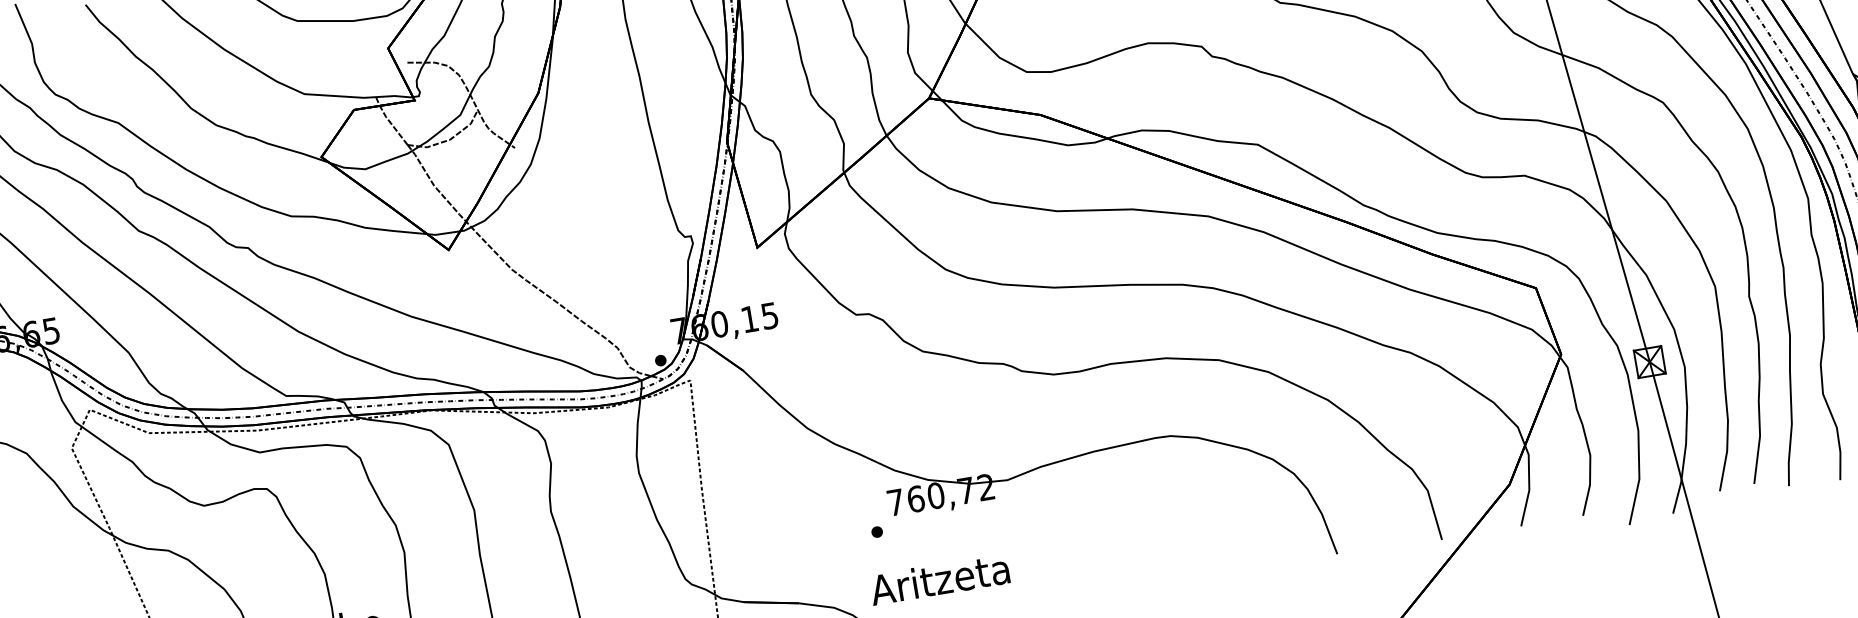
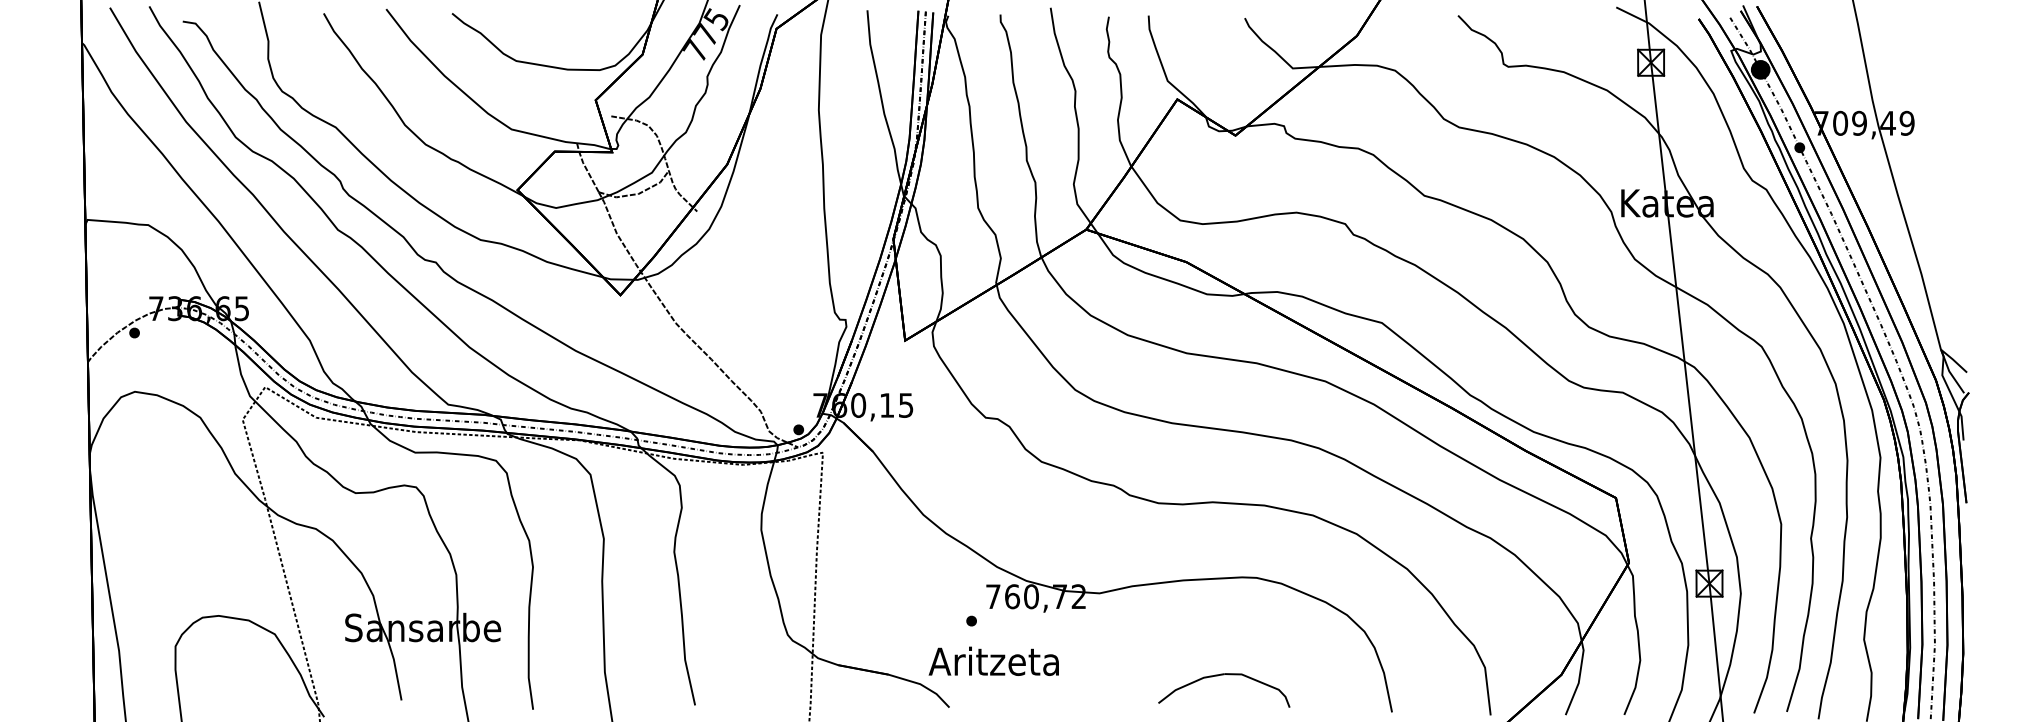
part: (1152, 545) -> (1223, 675), added
text: (939, 578) -> (993, 660), moved

